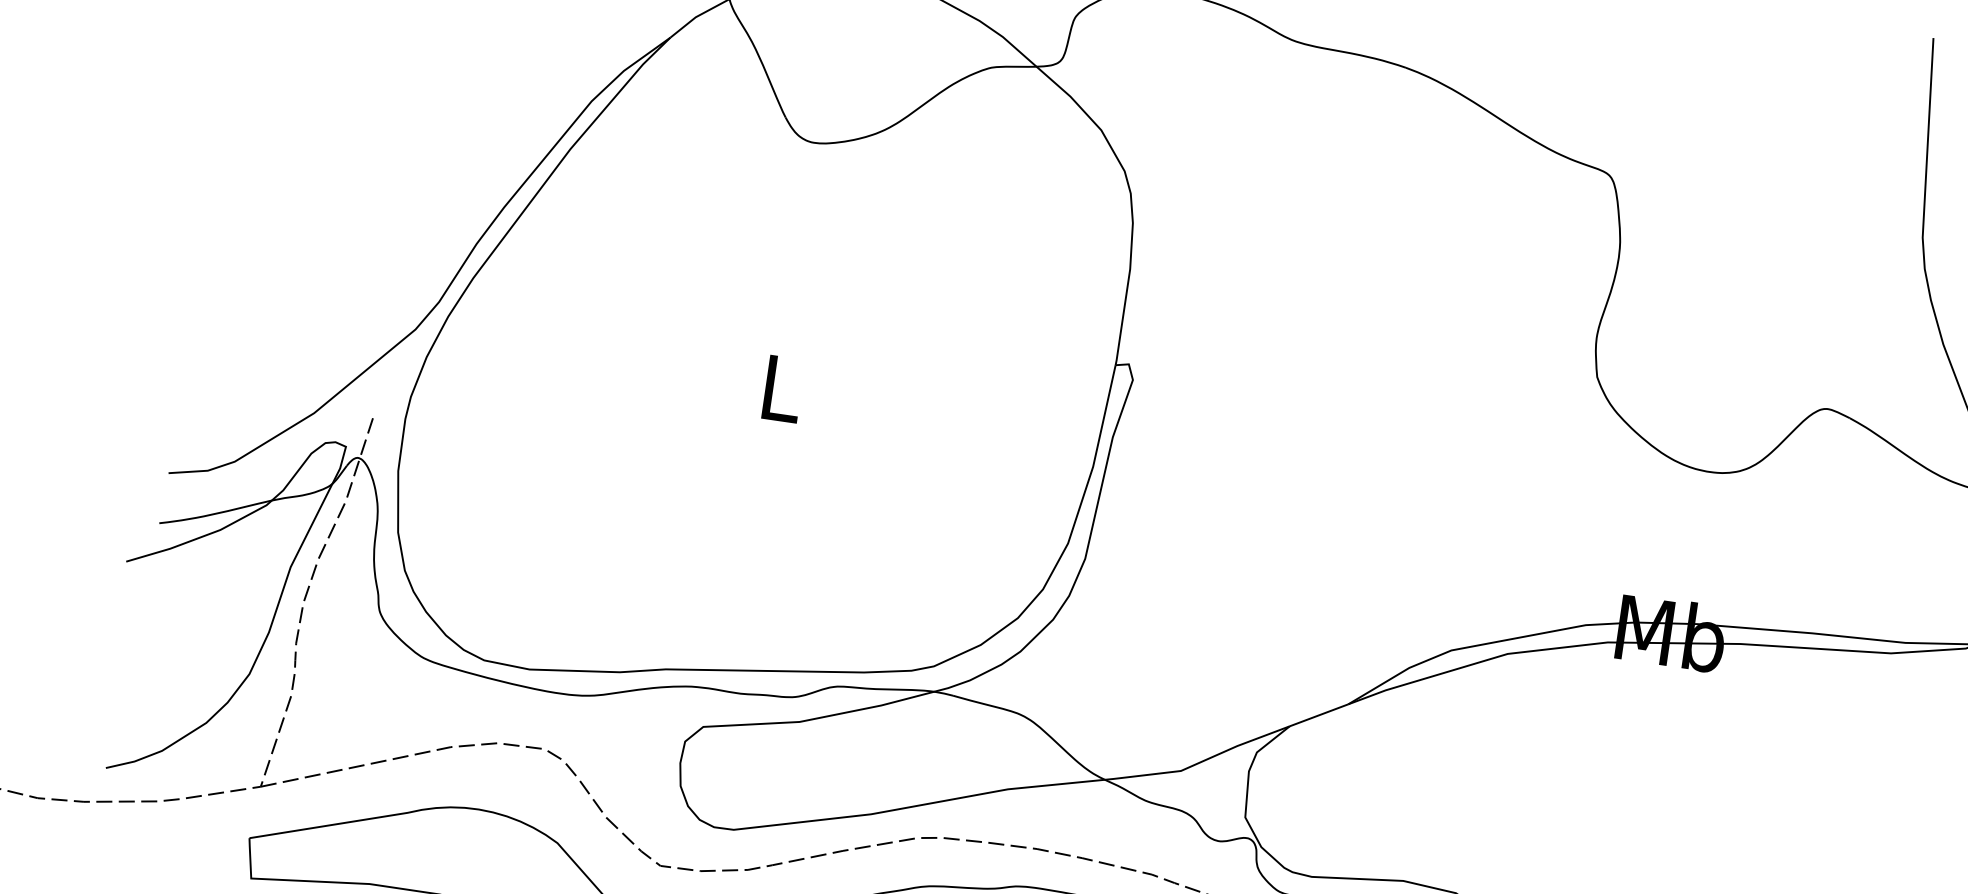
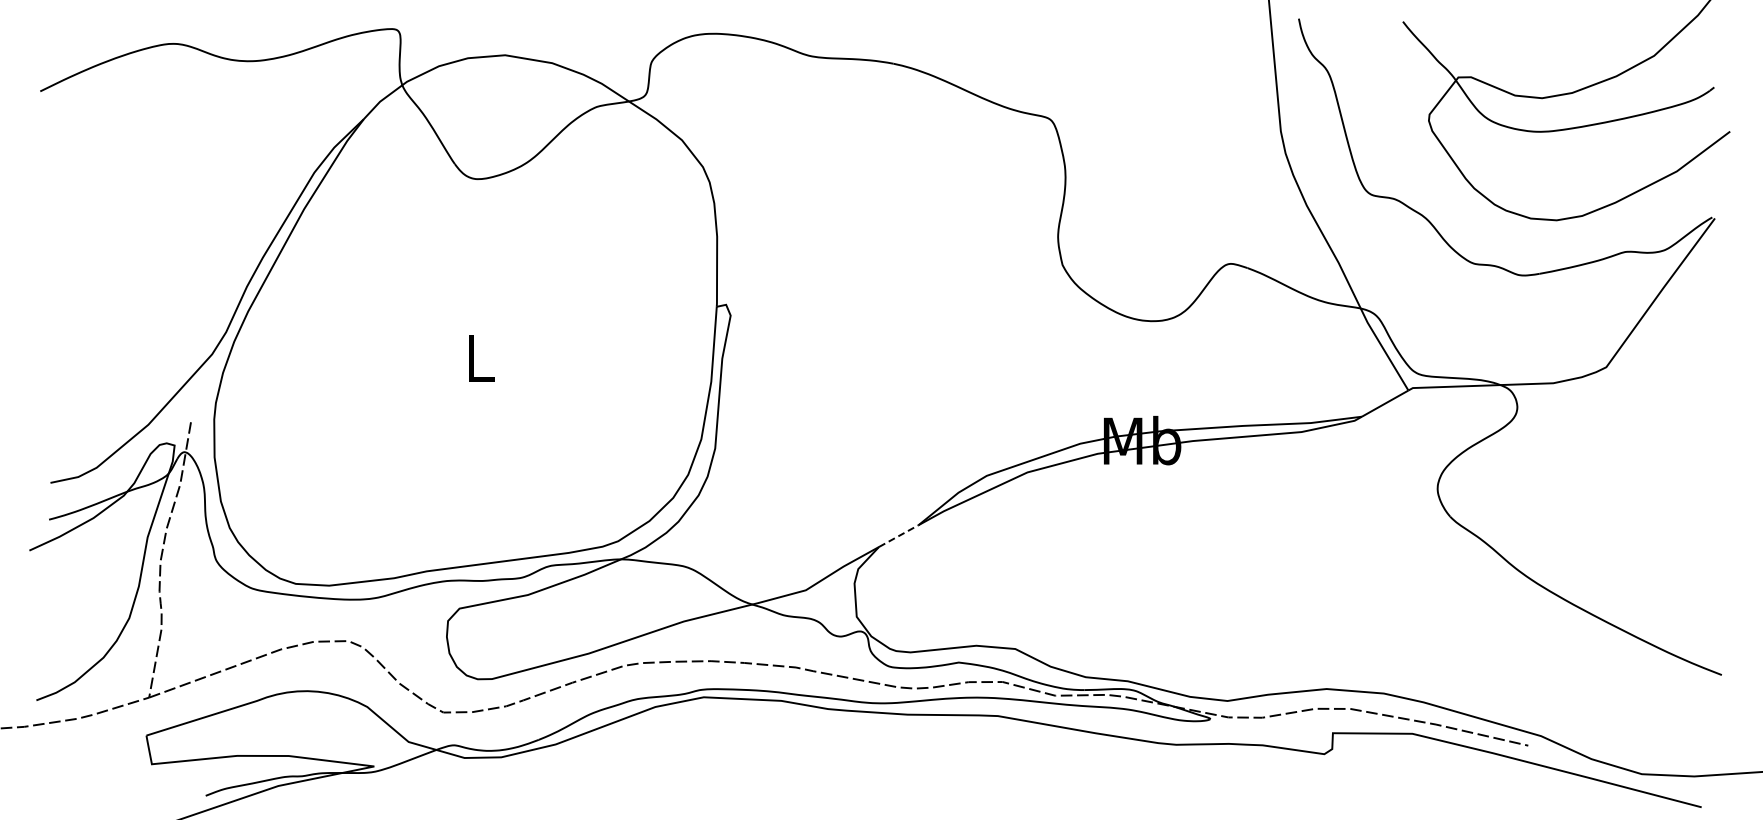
line: (1318, 715) -> (898, 536), solid -> dashed

